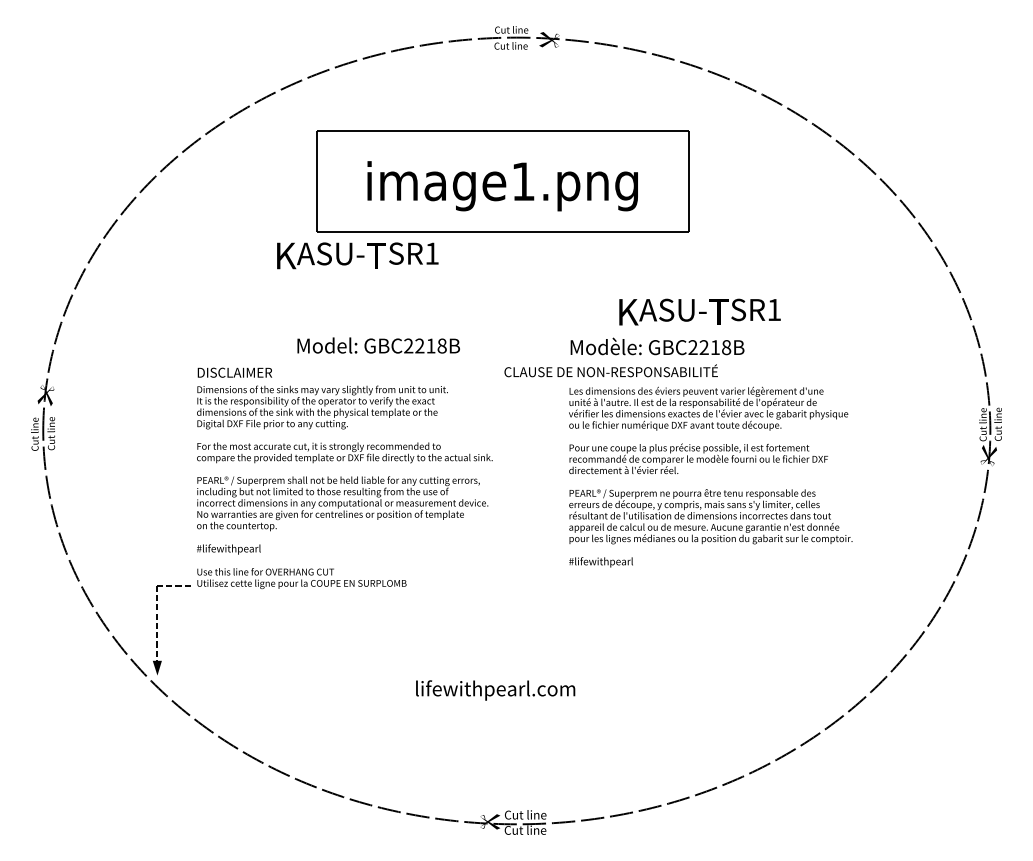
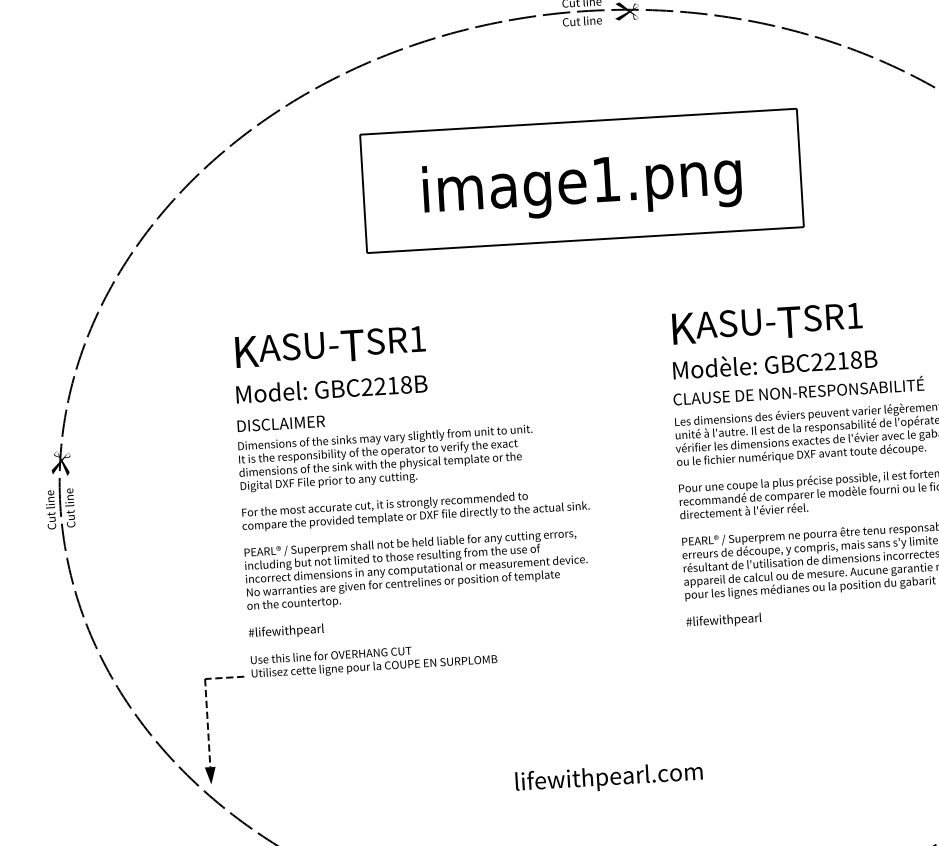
text: (357, 255) -> (330, 346), moved
text: (699, 311) -> (766, 322), moved
text: (378, 345) -> (331, 388), moved
text: (610, 370) -> (797, 390), moved

